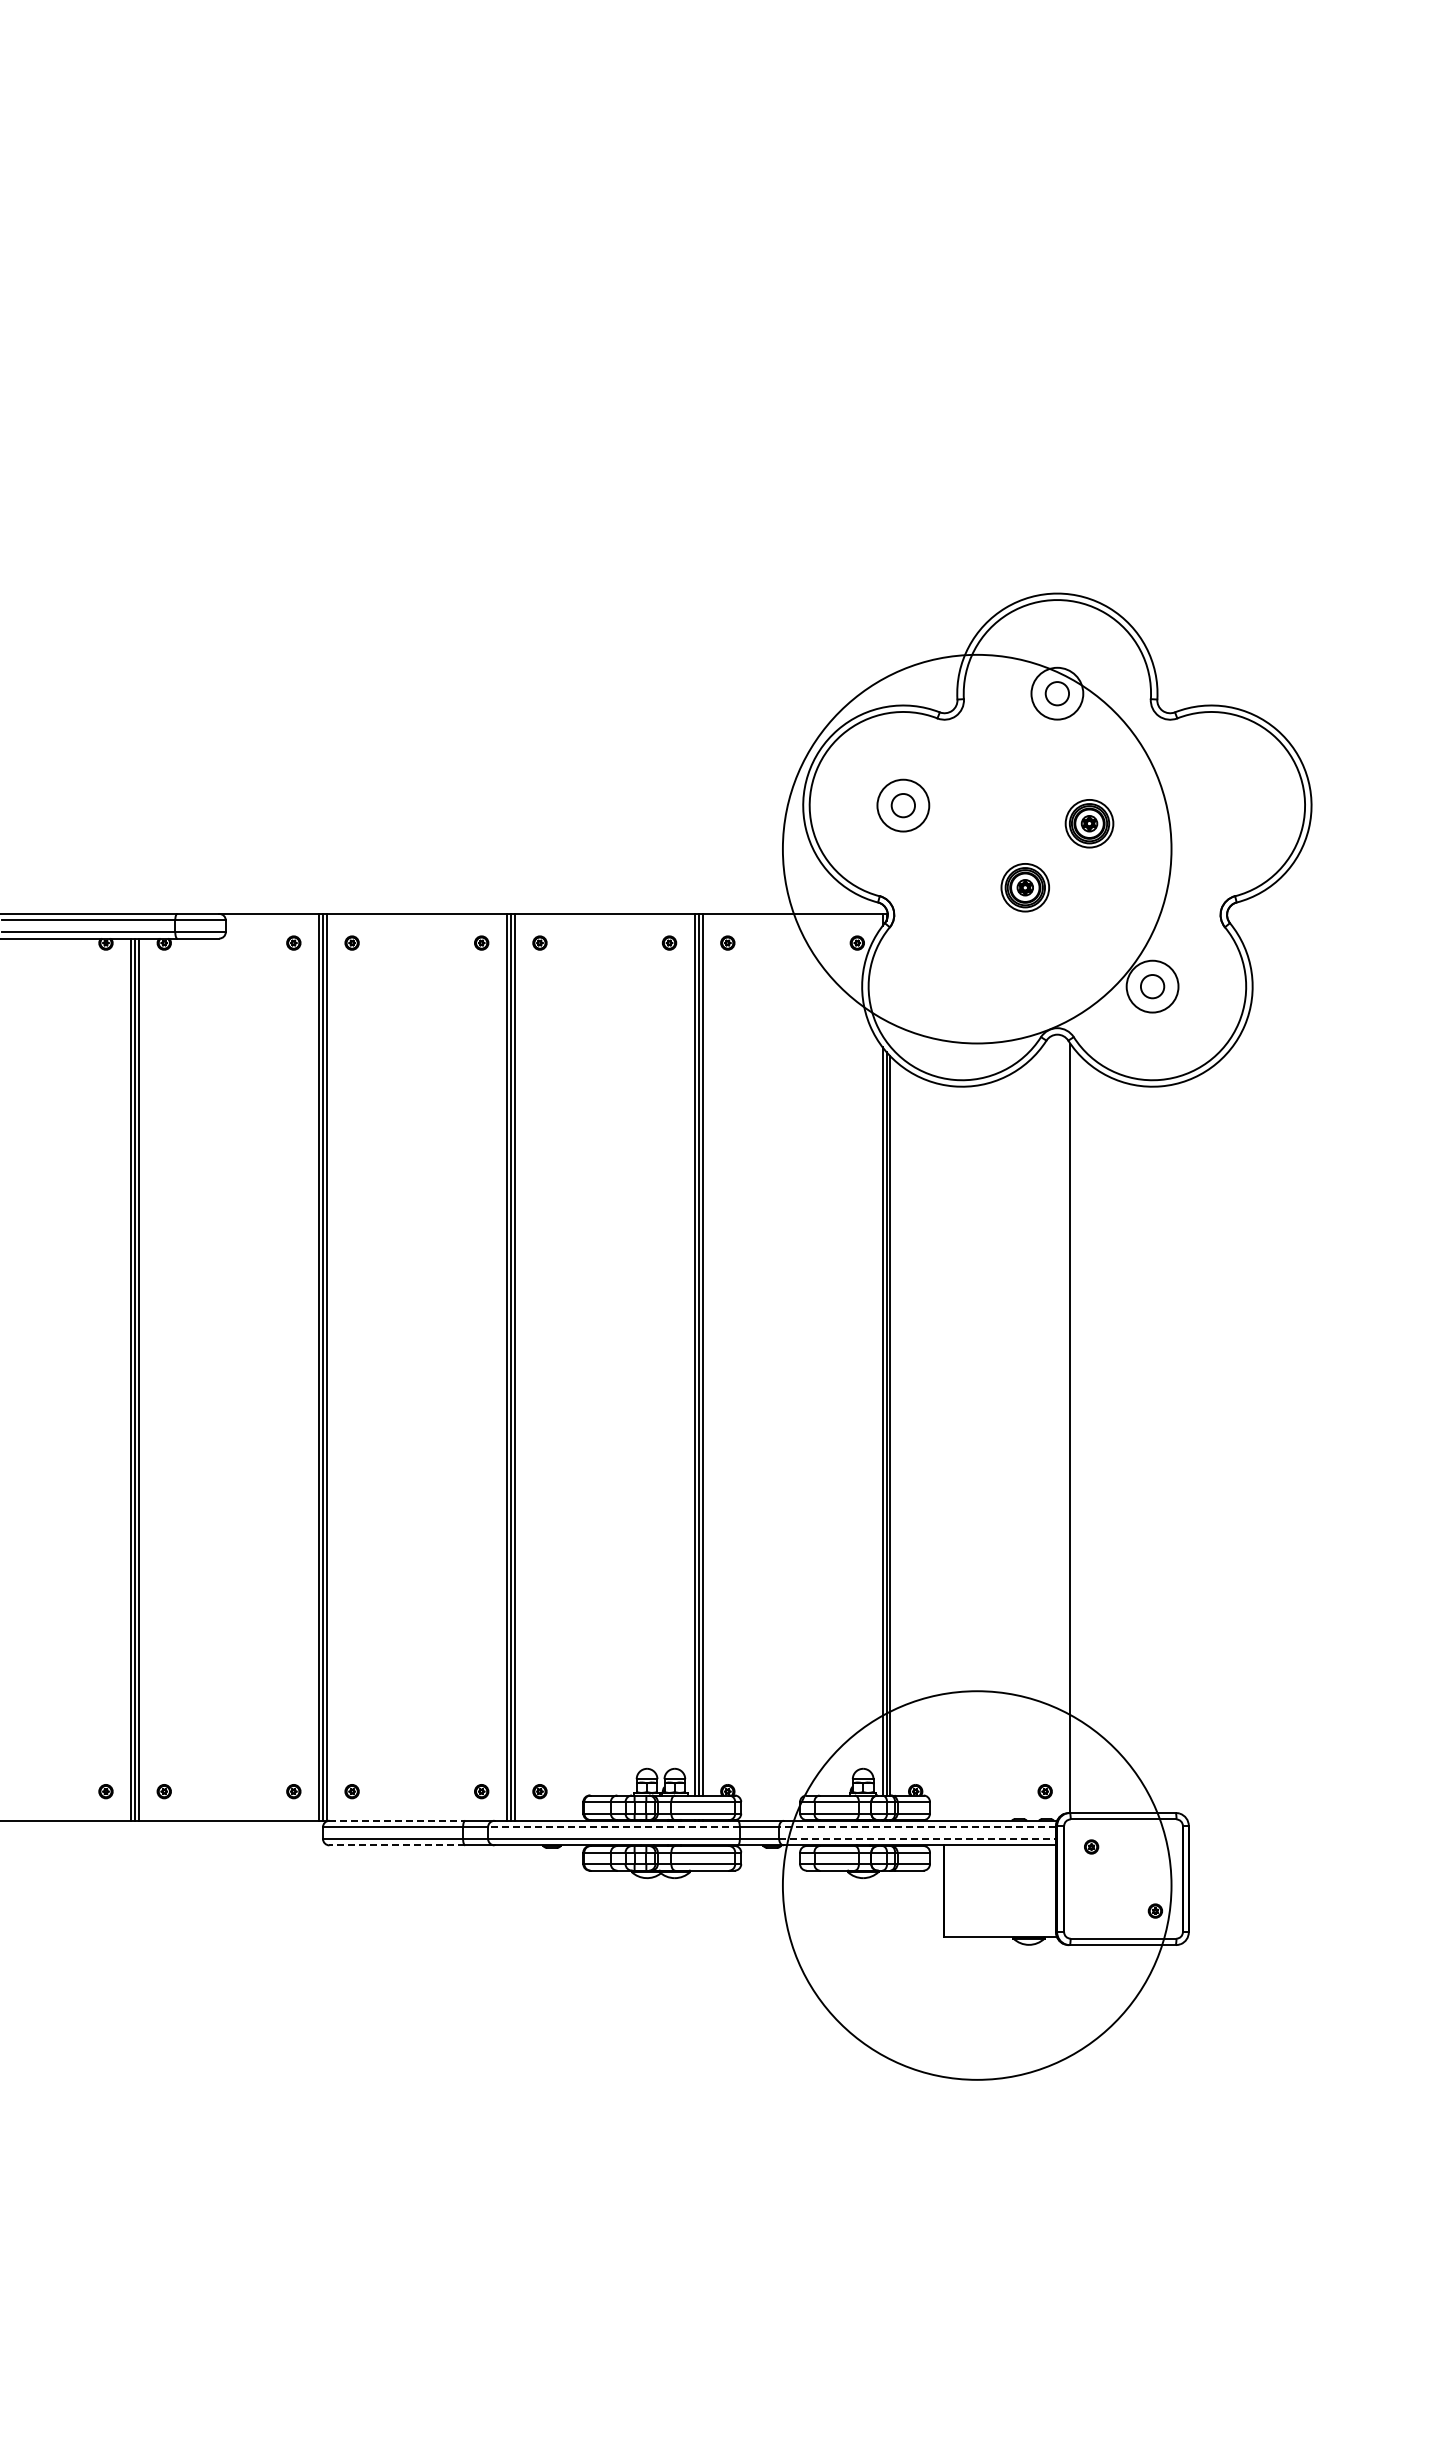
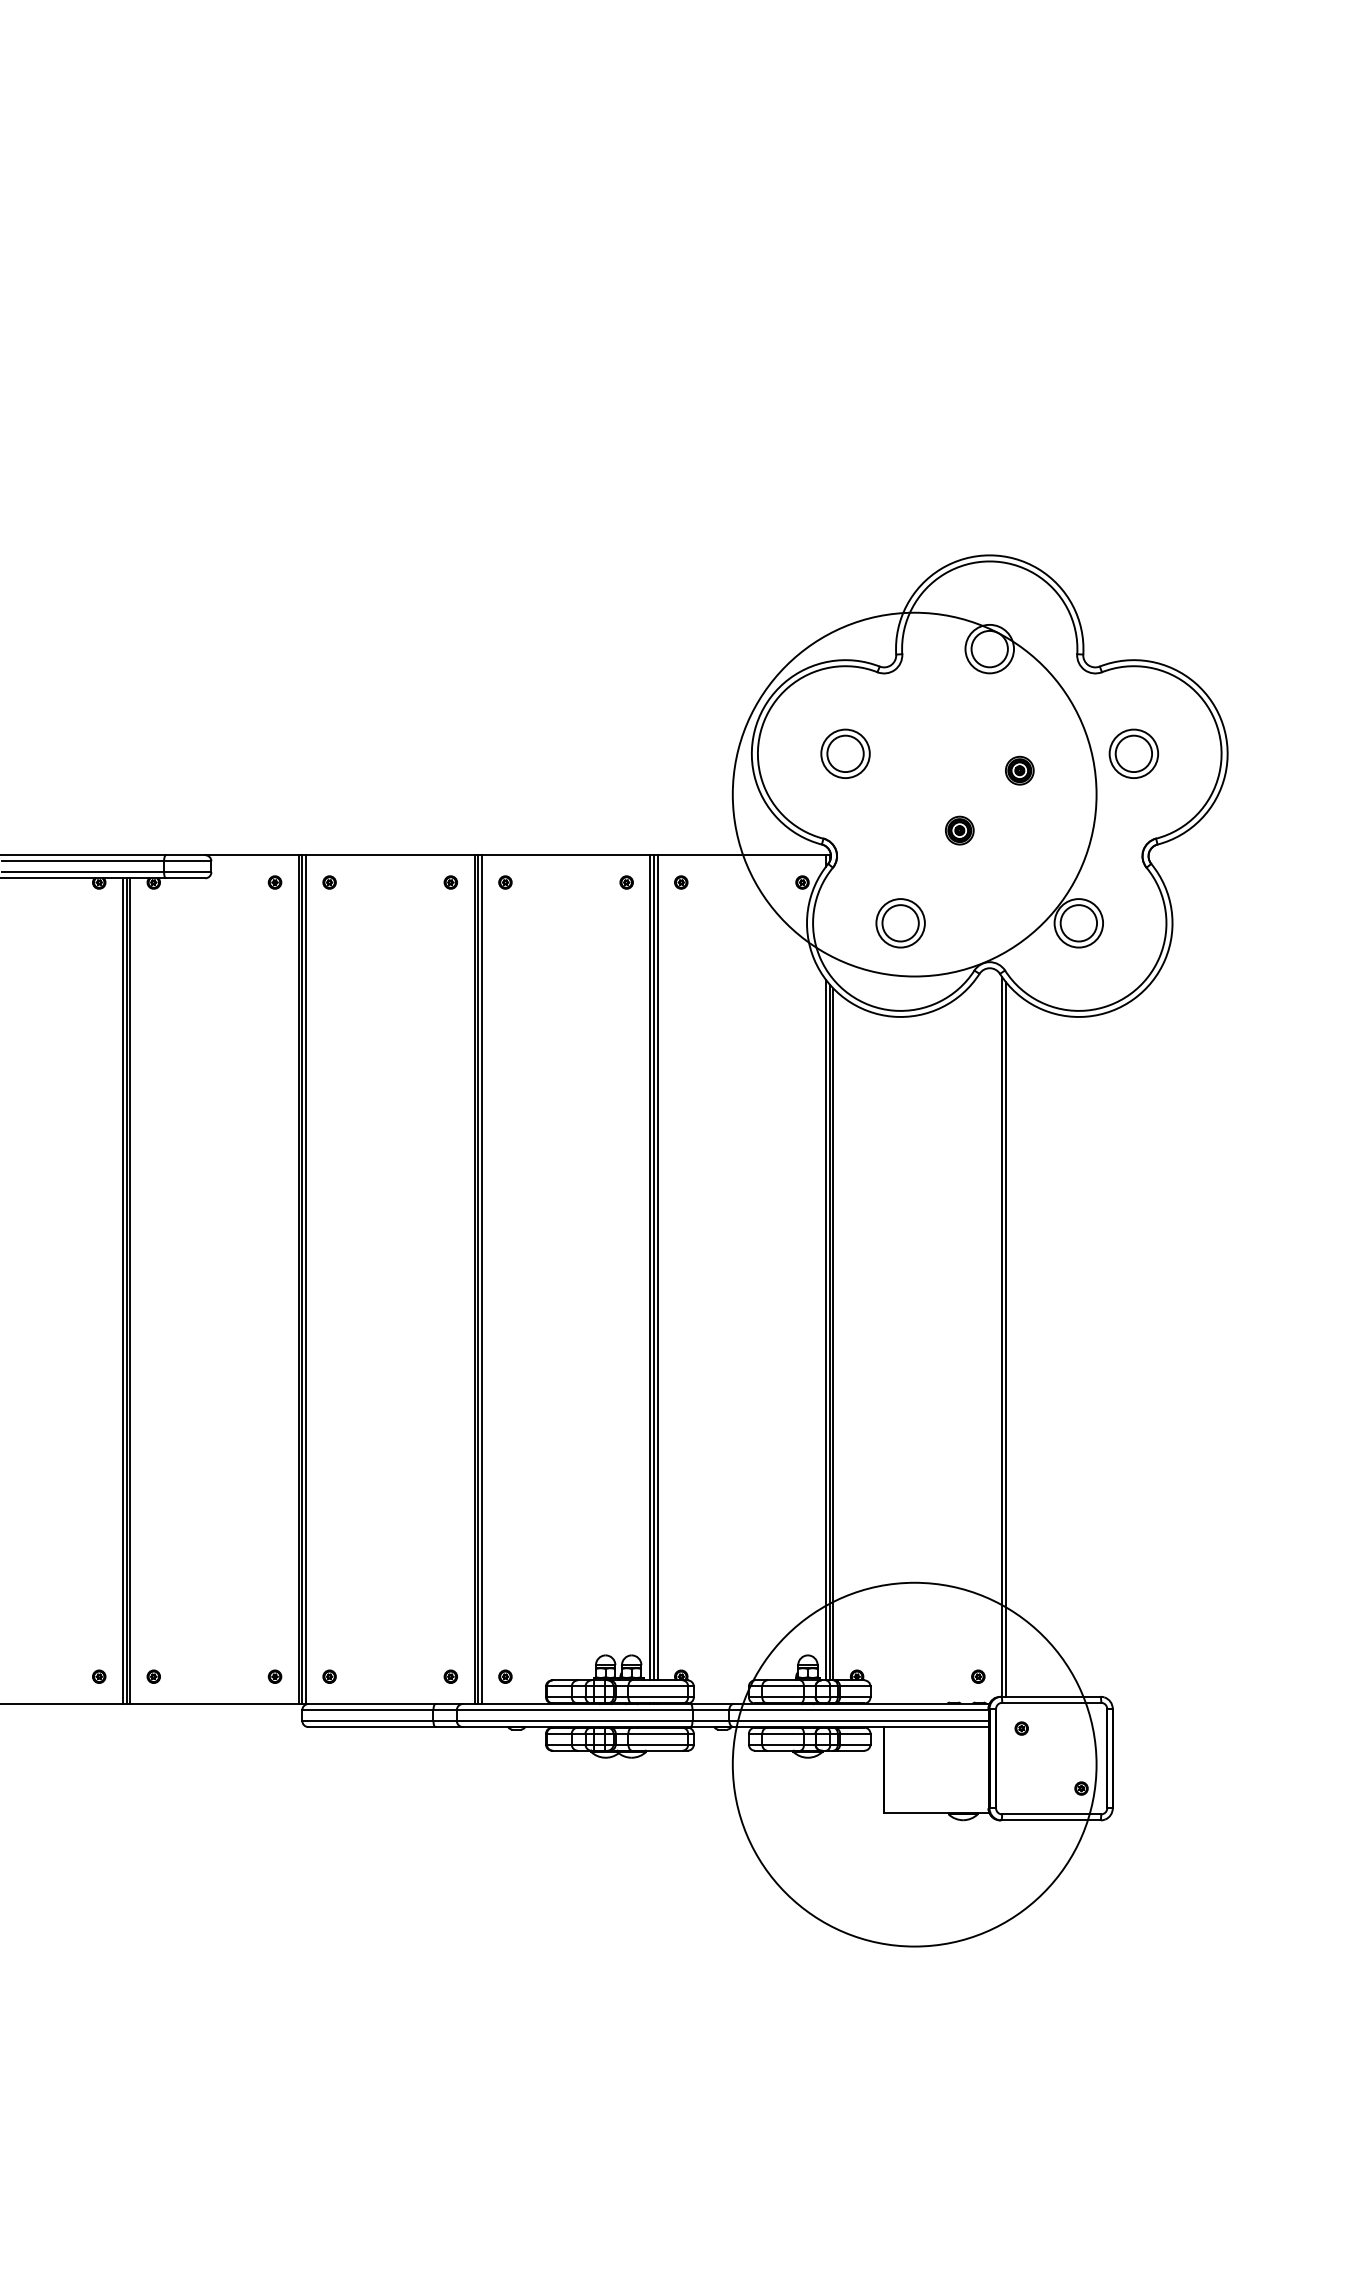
circle: (1056, 693) -> (988, 648), size x1.67
circle: (902, 805) -> (844, 753), size x1.67
part: (1211, 805) -> (1133, 753), added
part: (1089, 823) -> (1019, 770), size x0.62
part: (1025, 887) -> (959, 830), size x0.62
part: (961, 986) -> (899, 923), added
circle: (1152, 986) -> (1078, 923), size x1.67
line: (1074, 1431) -> (1005, 1339), added
line: (397, 1820) -> (372, 1703), dashed -> solid
line: (613, 1827) -> (574, 1710), dashed -> solid
line: (917, 1827) -> (858, 1710), dashed -> solid
line: (918, 1838) -> (859, 1720), dashed -> solid
line: (397, 1845) -> (372, 1727), dashed -> solid

